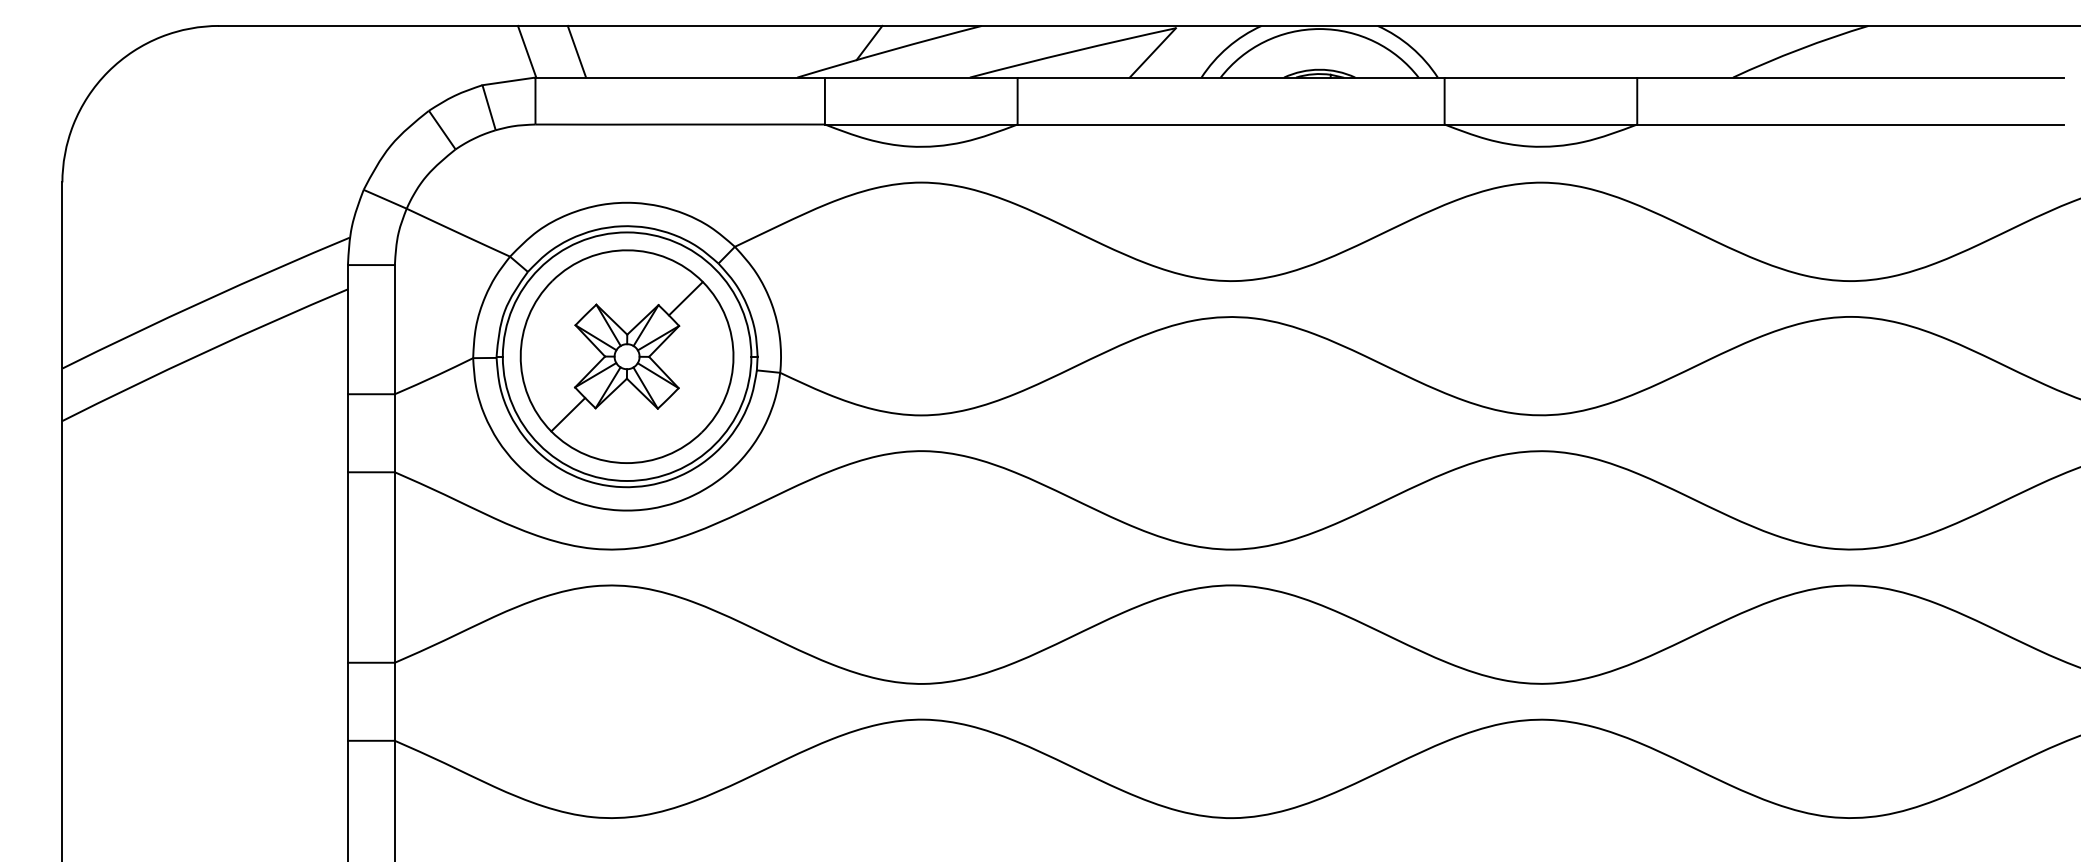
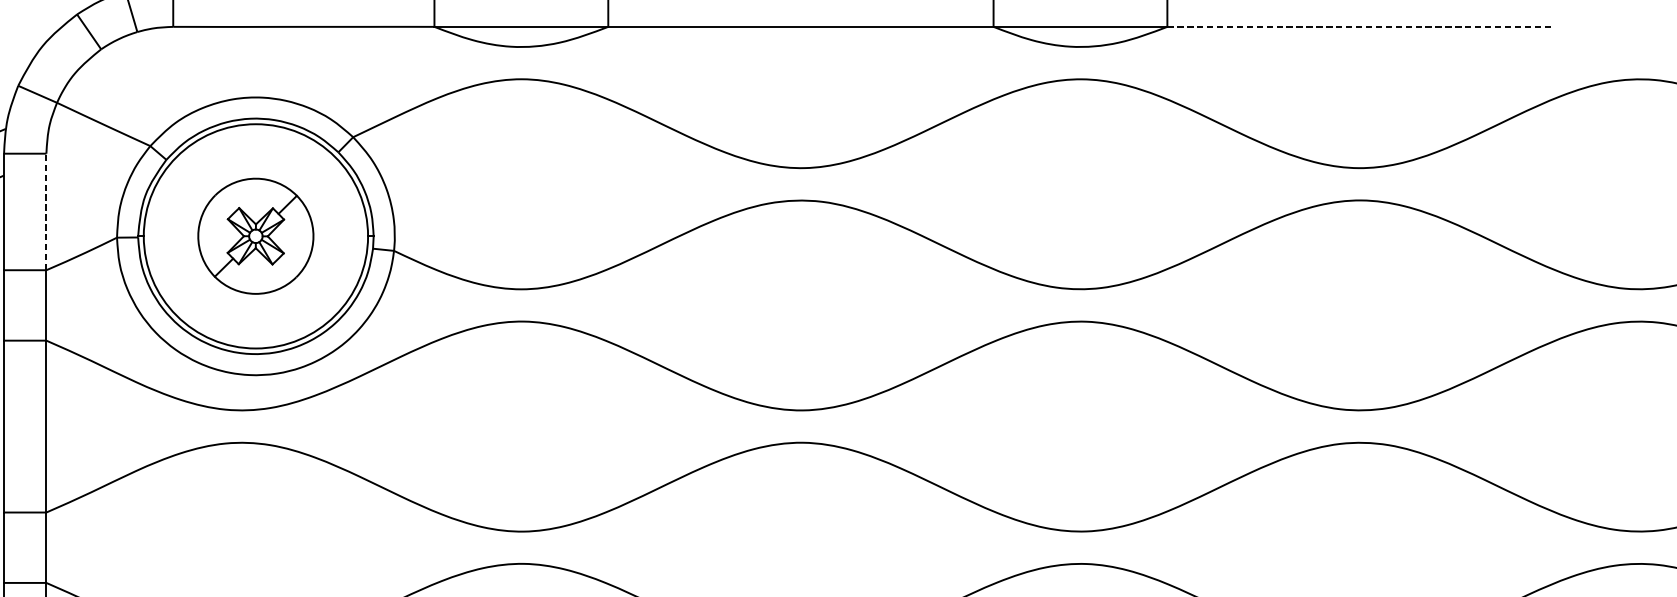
line: (1850, 124) -> (1359, 26), solid -> dashed
line: (394, 329) -> (46, 211), solid -> dashed
part: (626, 356) -> (255, 236), size x0.6

